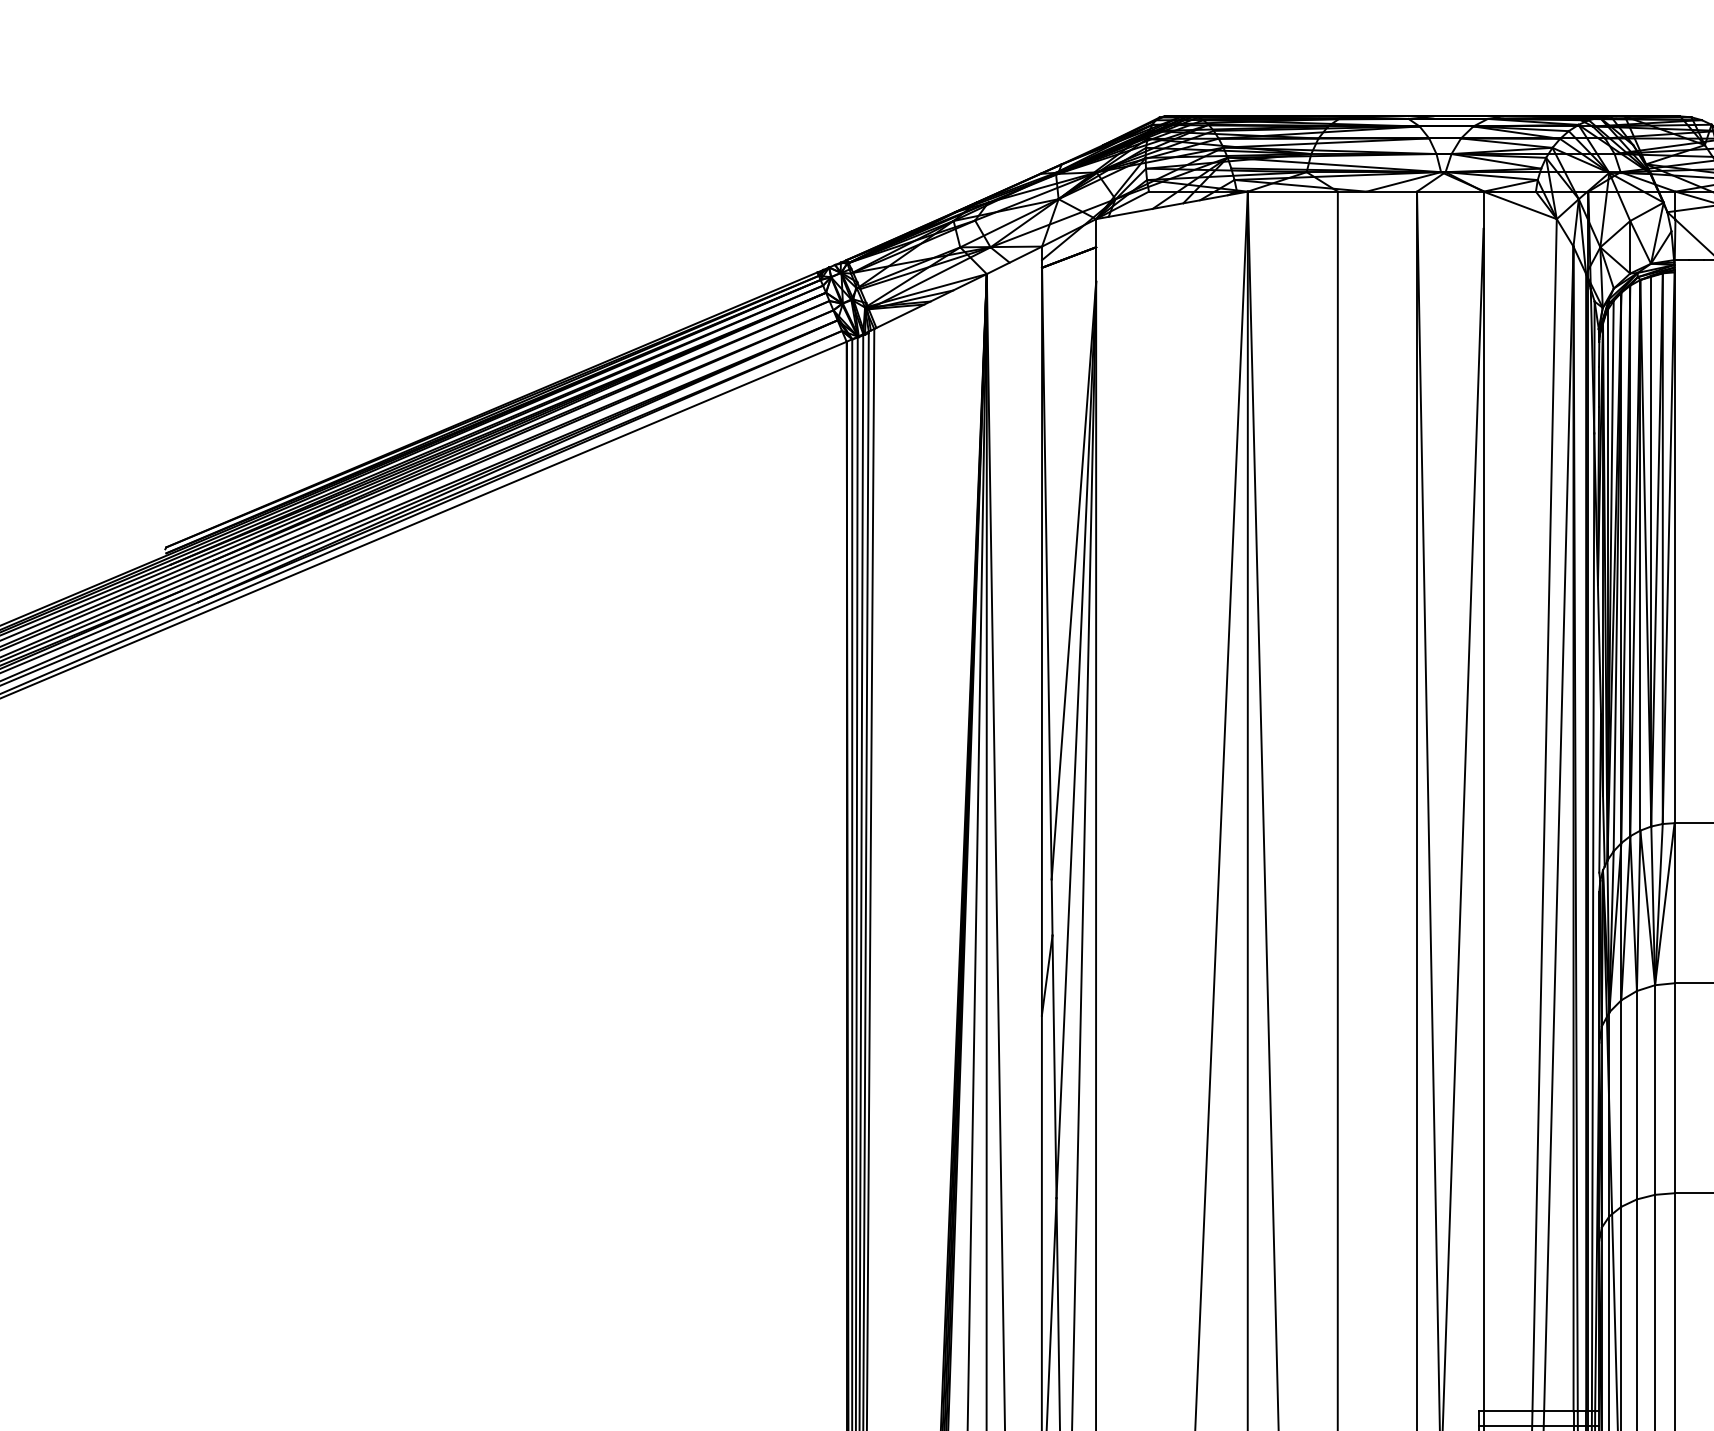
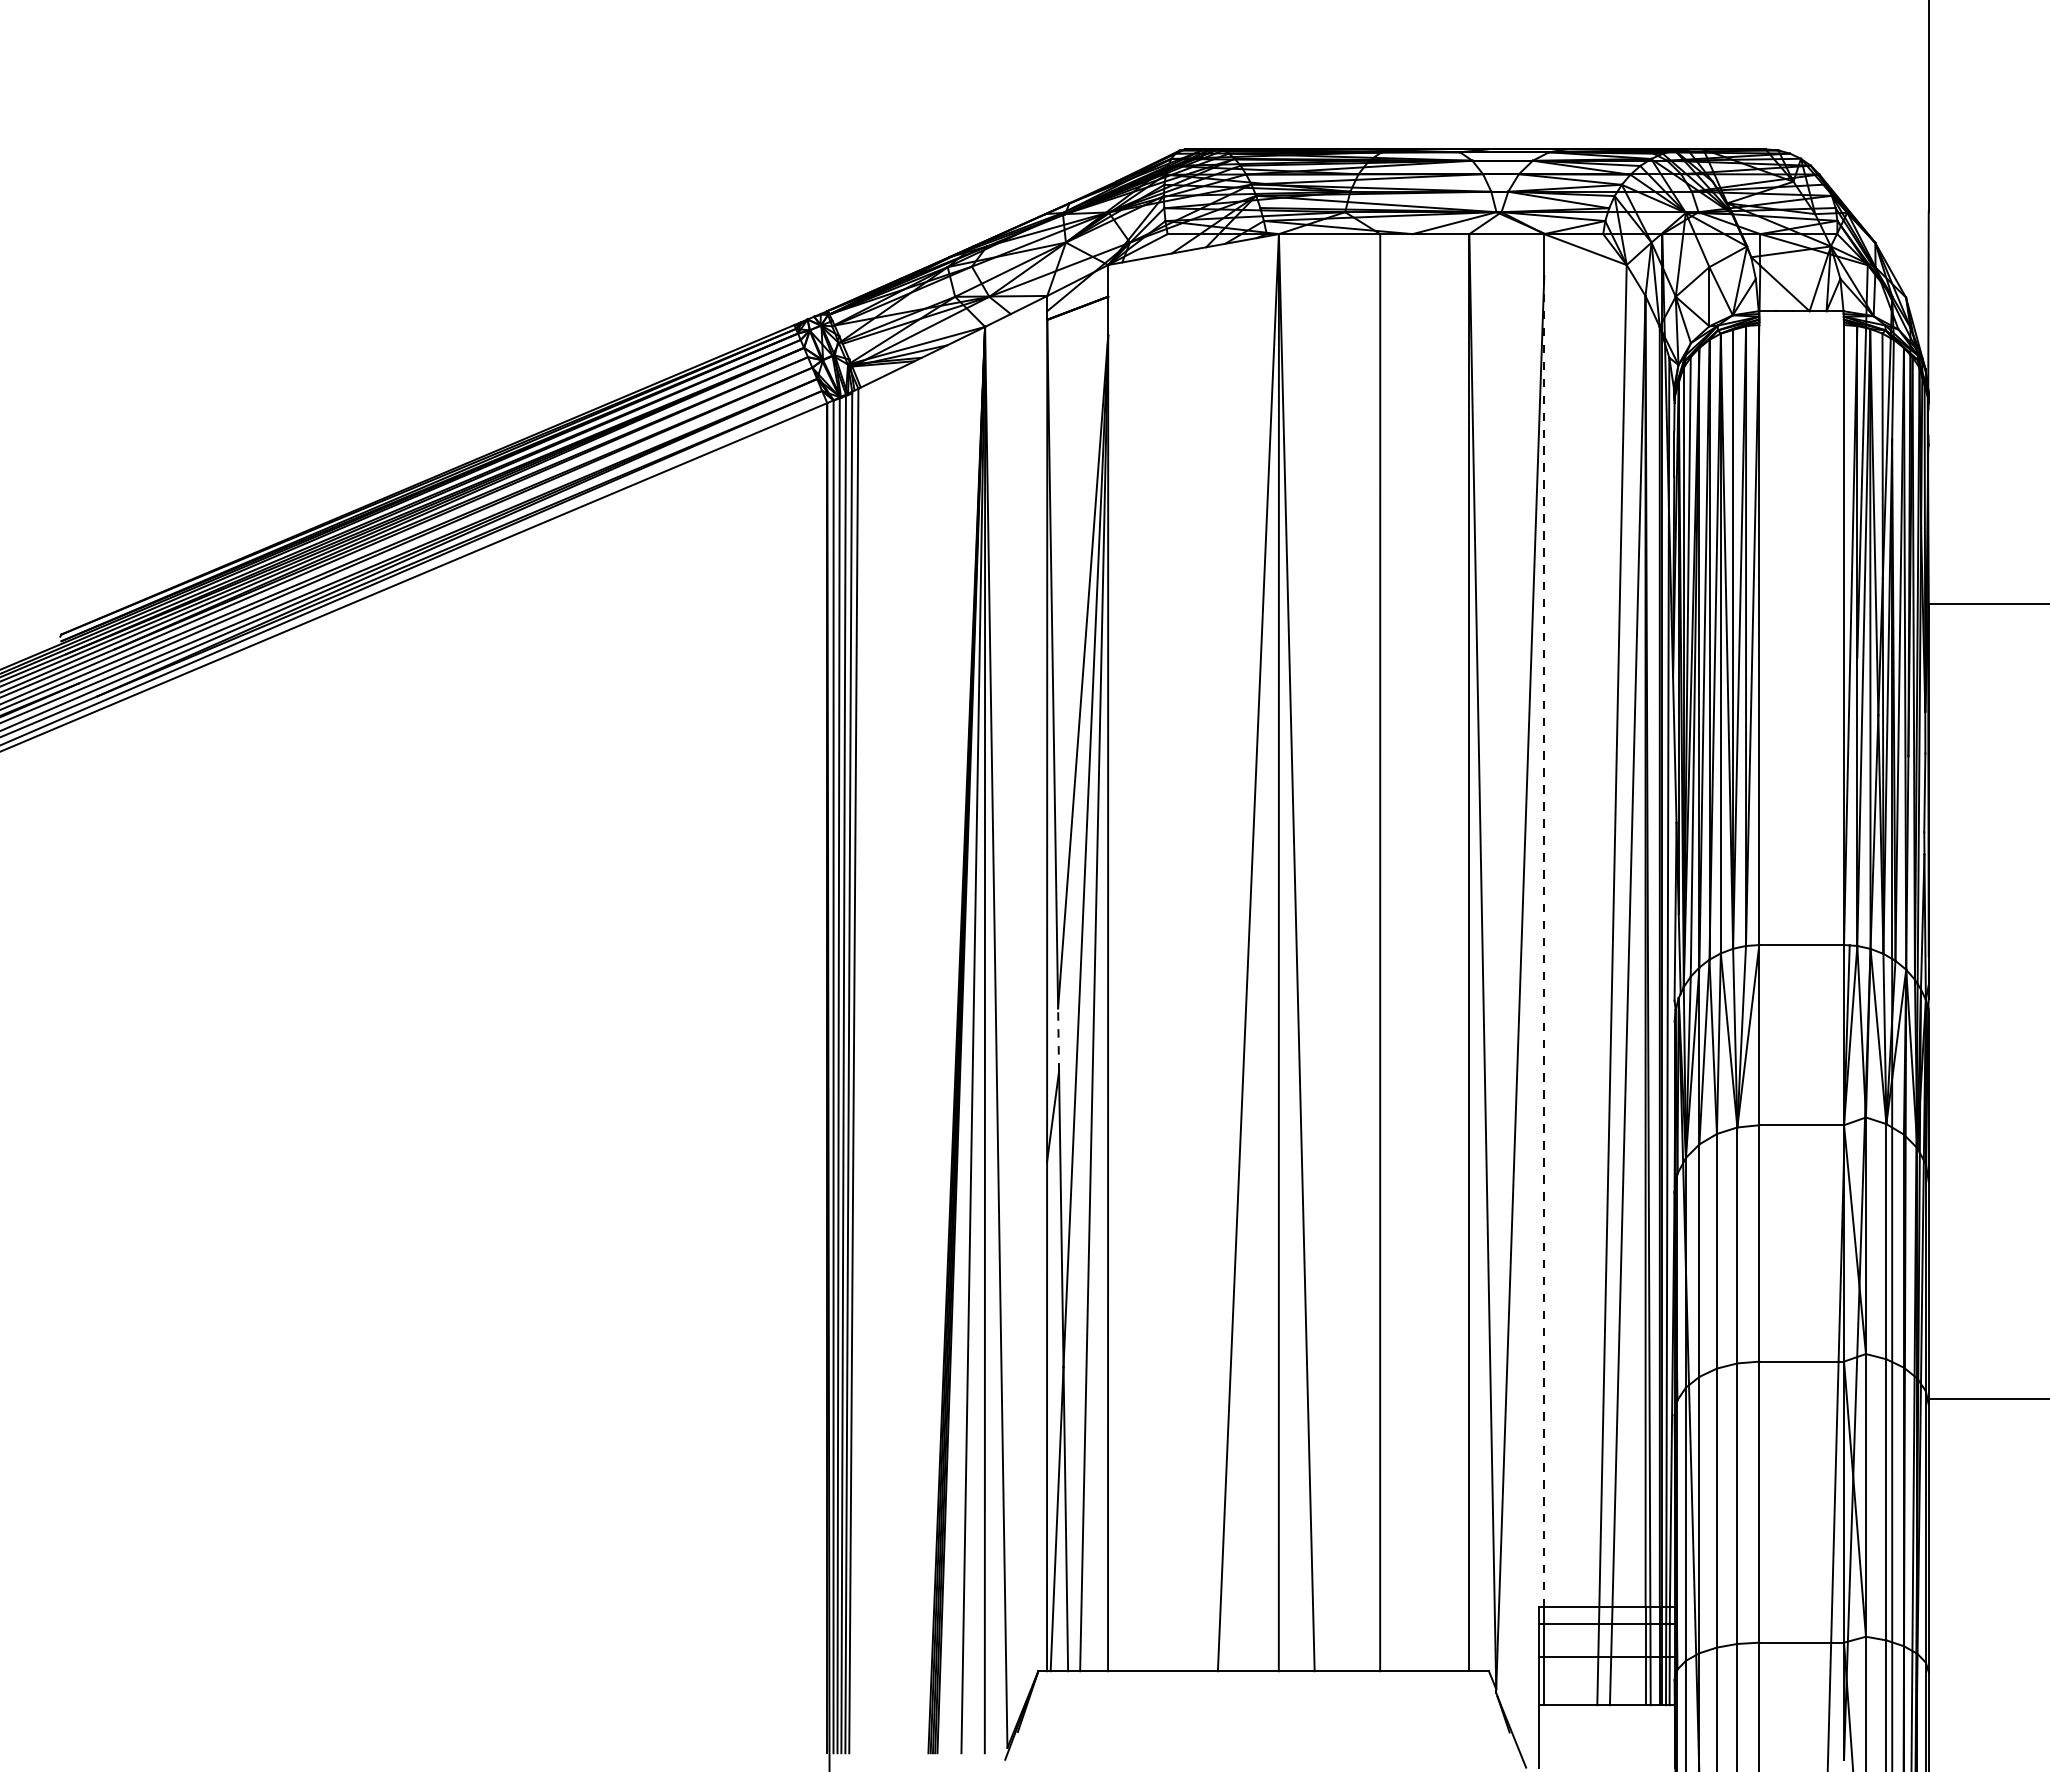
line: (1483, 820) -> (1544, 941), solid -> dashed
line: (1052, 907) -> (1058, 1039), solid -> dashed

